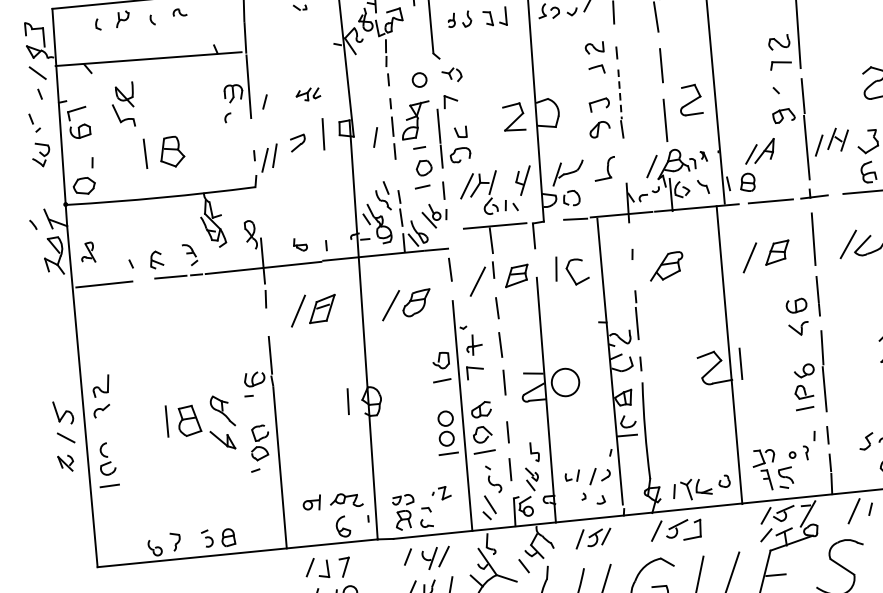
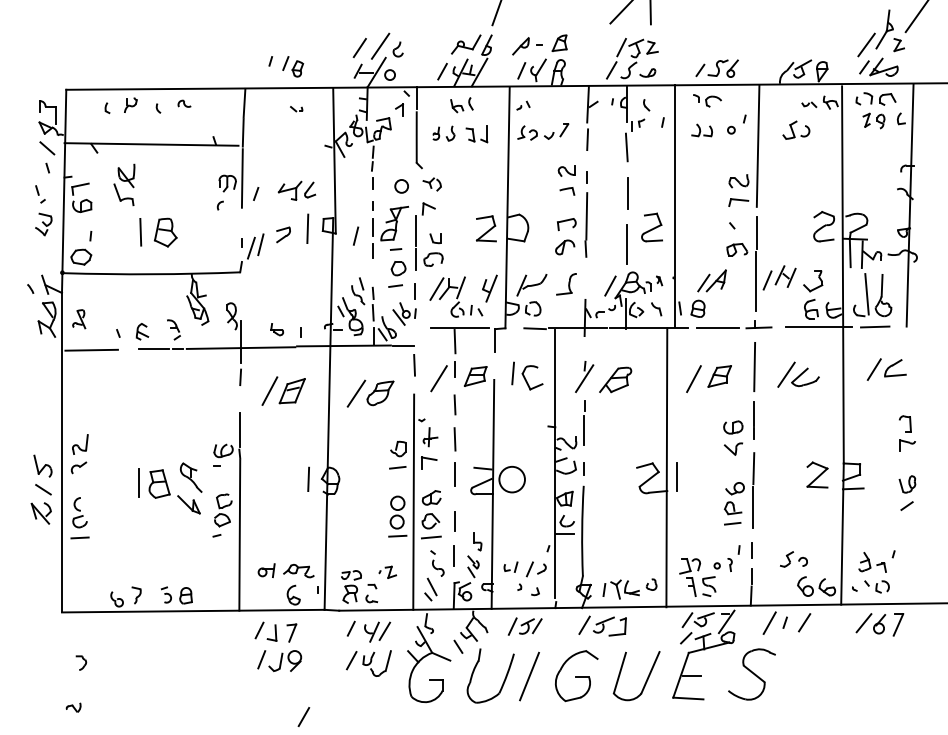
part: (307, 94) -> (296, 190), size x1.67
line: (619, 94) -> (586, 216), dashed -> solid
line: (633, 267) -> (584, 378), added
part: (65, 463) -> (40, 513), size x1.43

